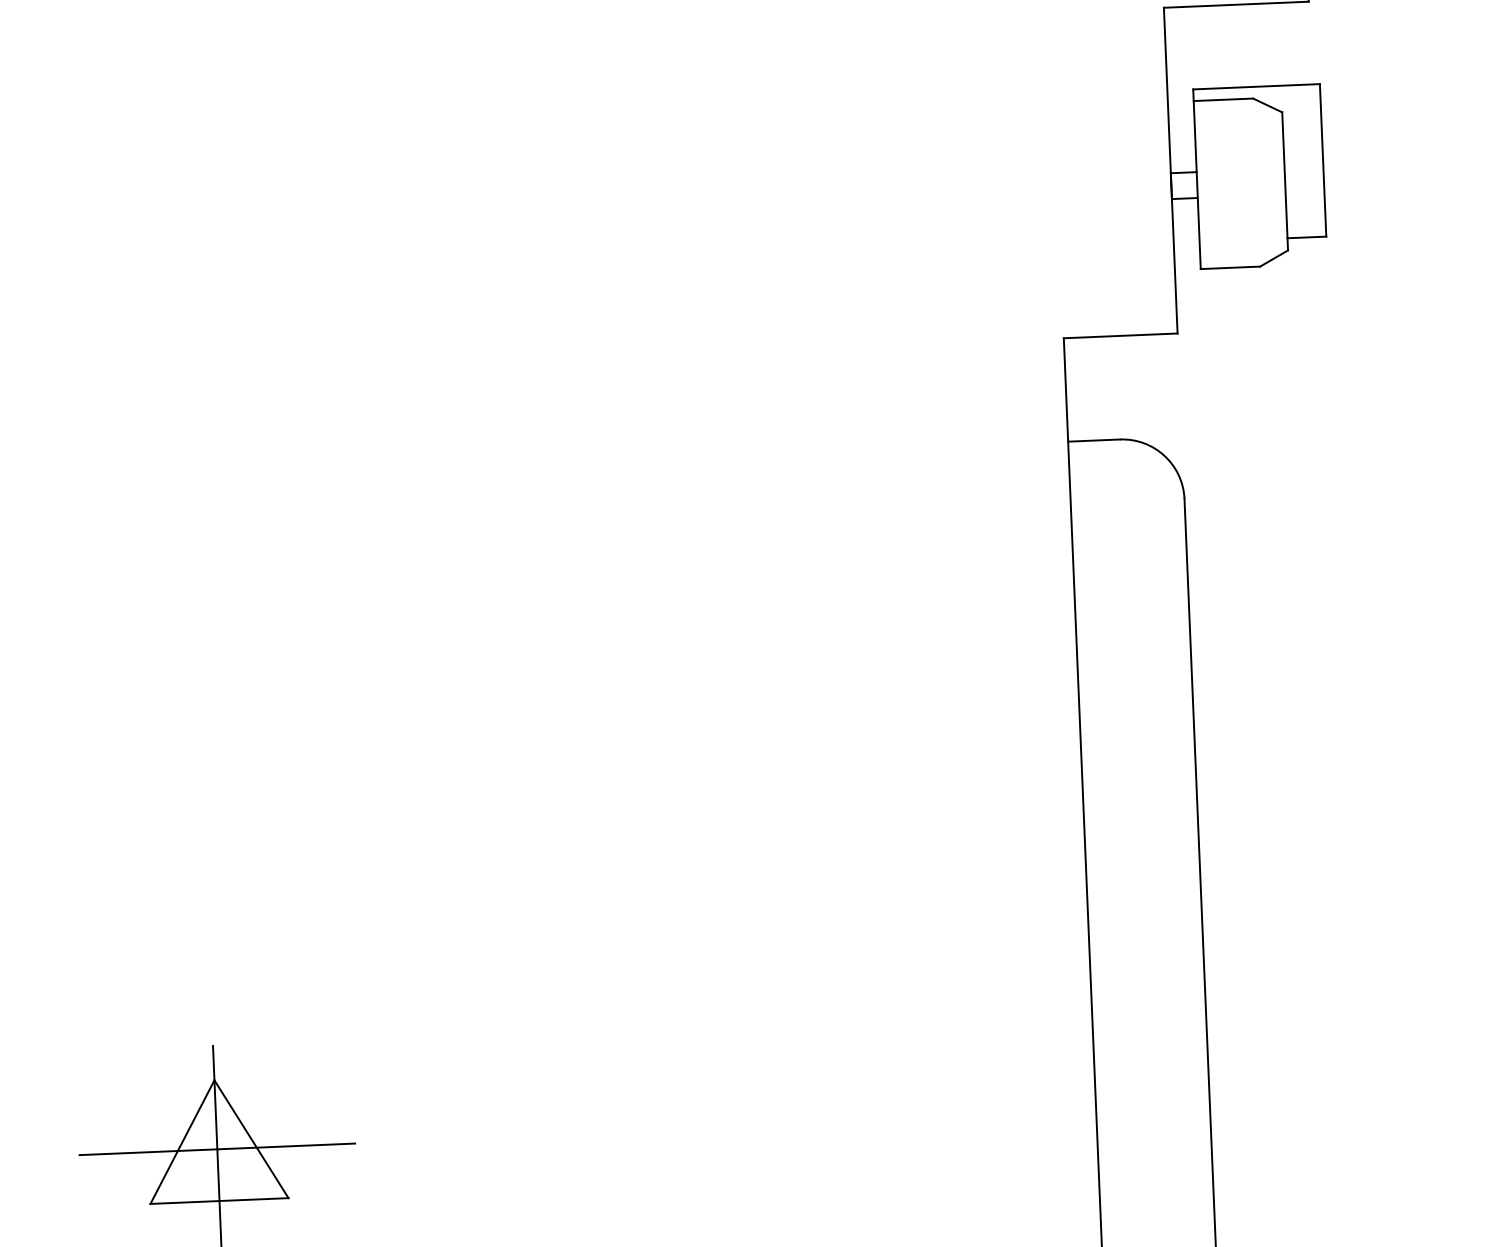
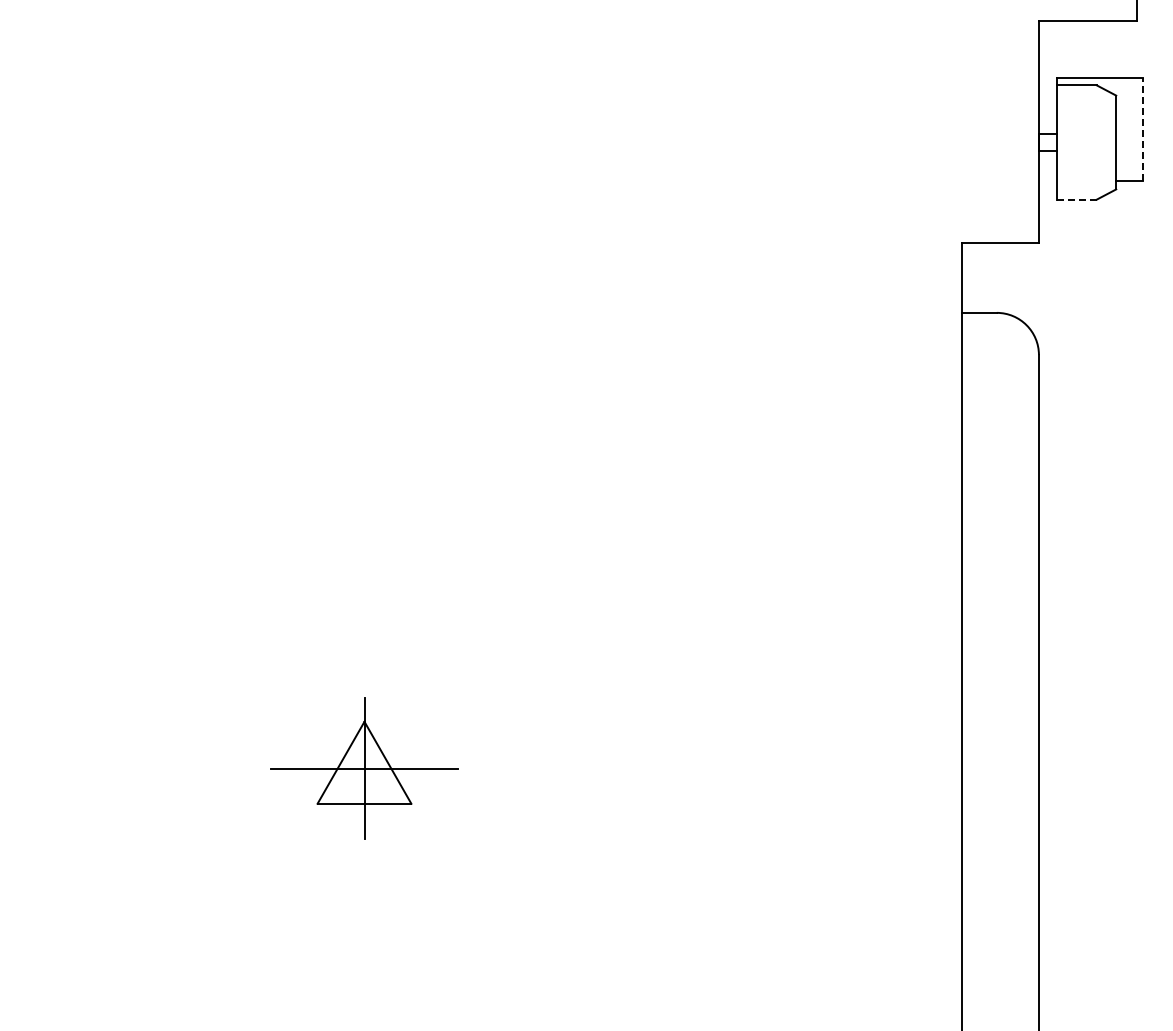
line: (1322, 160) -> (1142, 129), solid -> dashed
line: (1231, 267) -> (1077, 199), solid -> dashed

